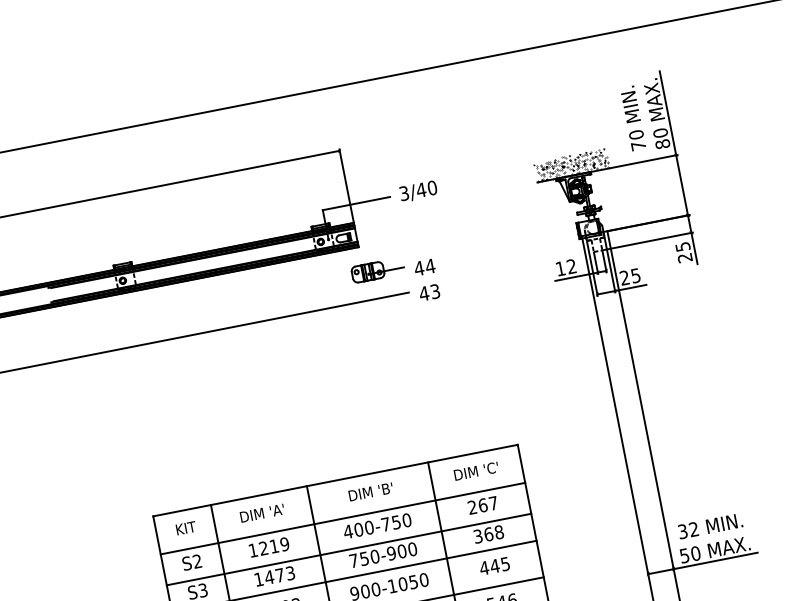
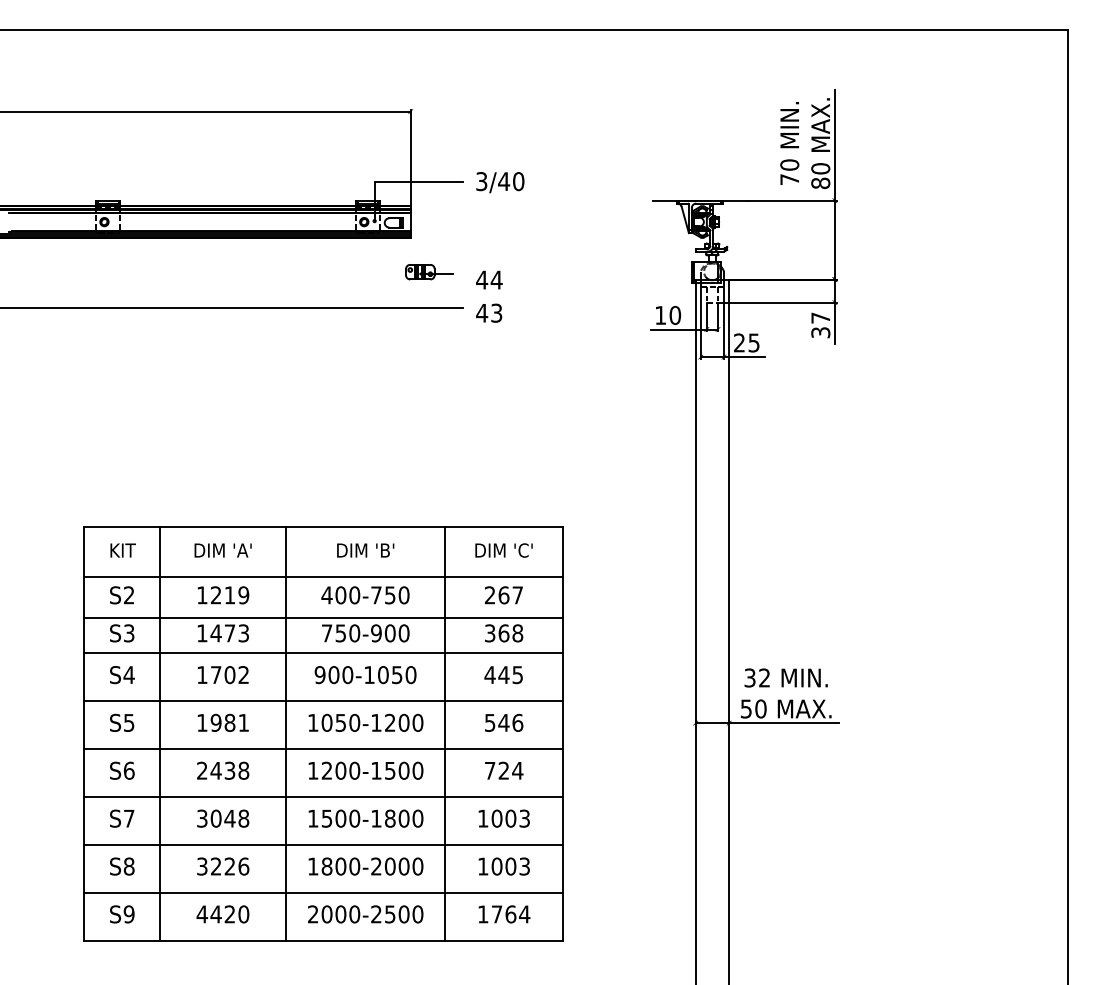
hatch: (571, 165) -> (699, 187), removed
text: (683, 252) -> (820, 325), 25 -> 37
text: (571, 266) -> (675, 315), 12 -> 10
part: (377, 269) -> (429, 271), size x0.7

